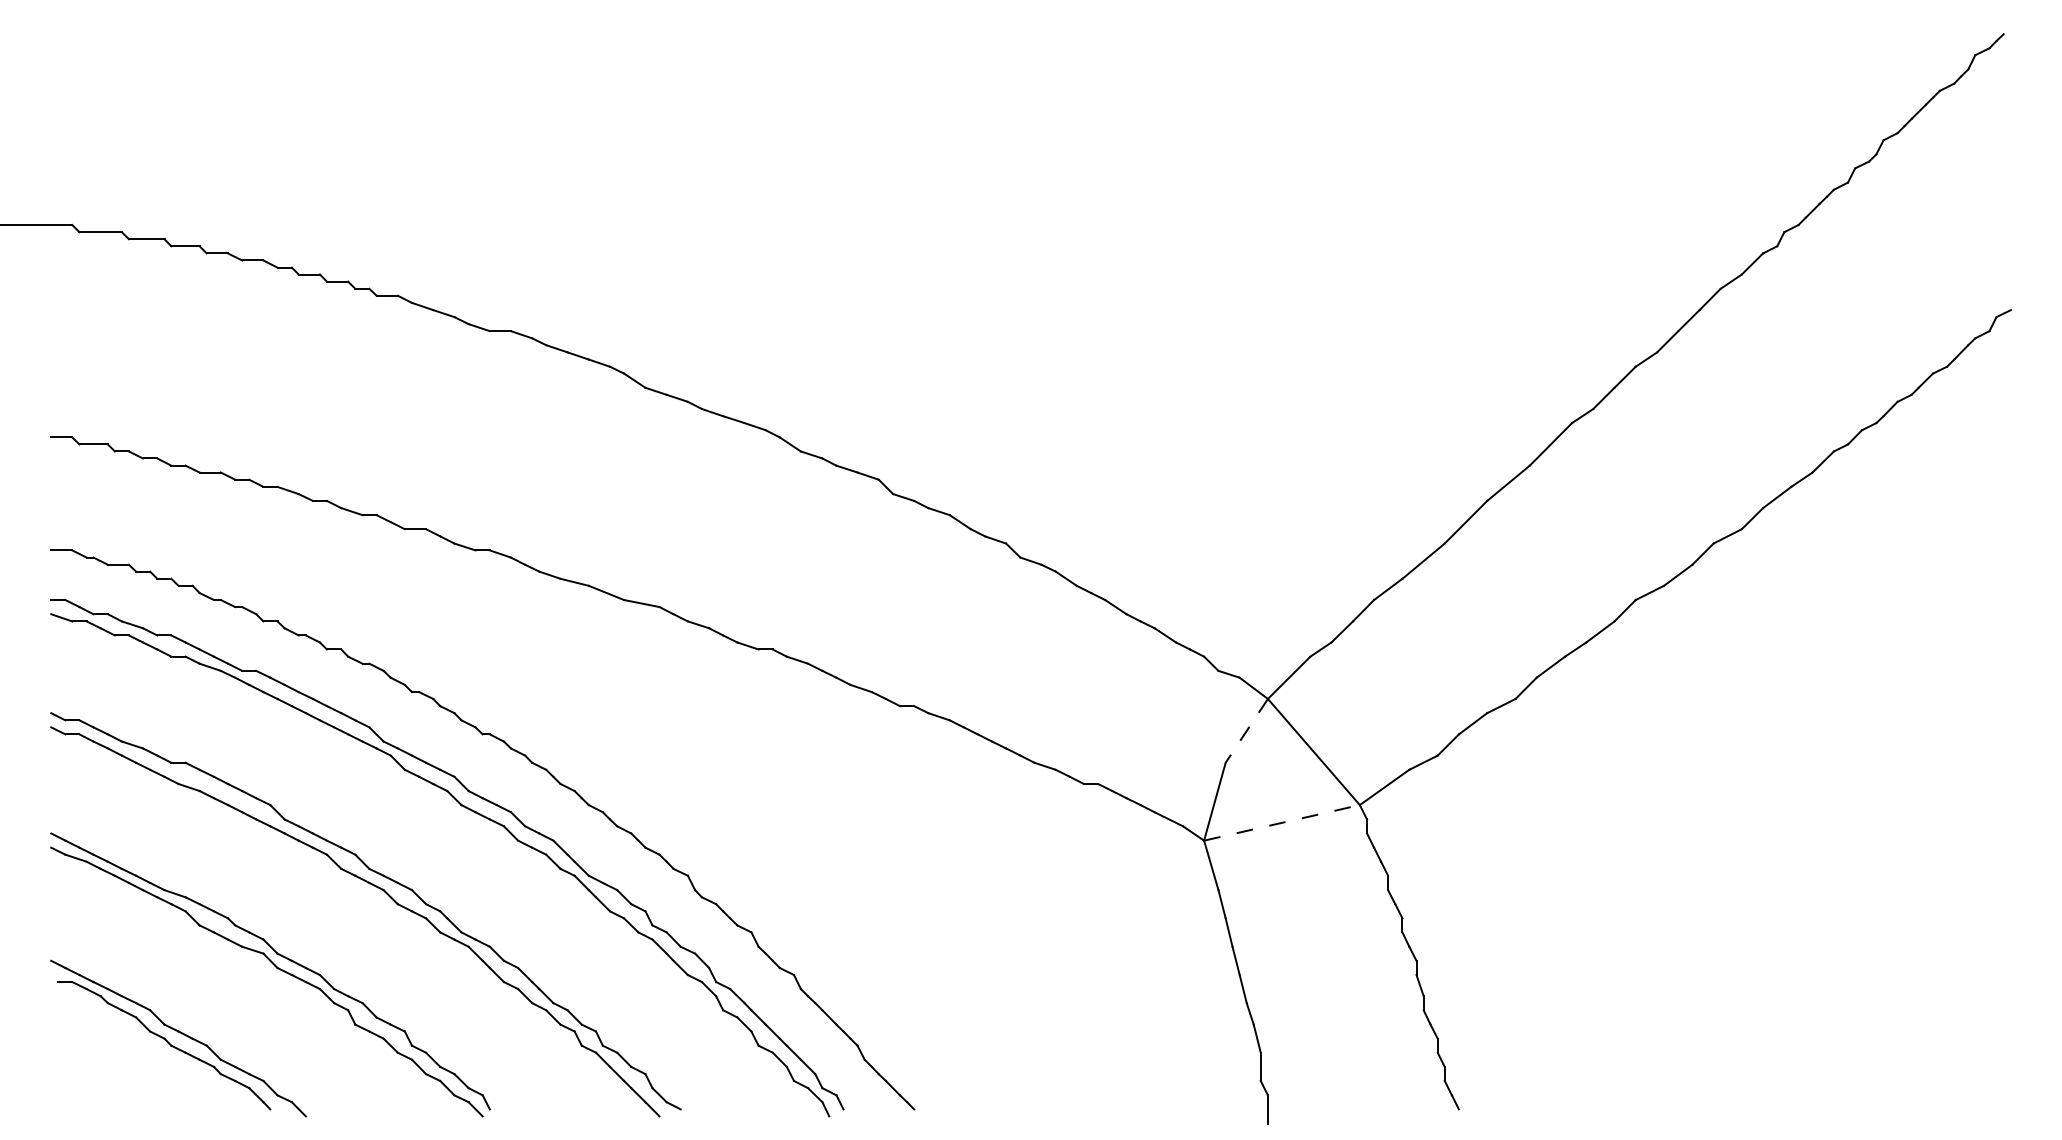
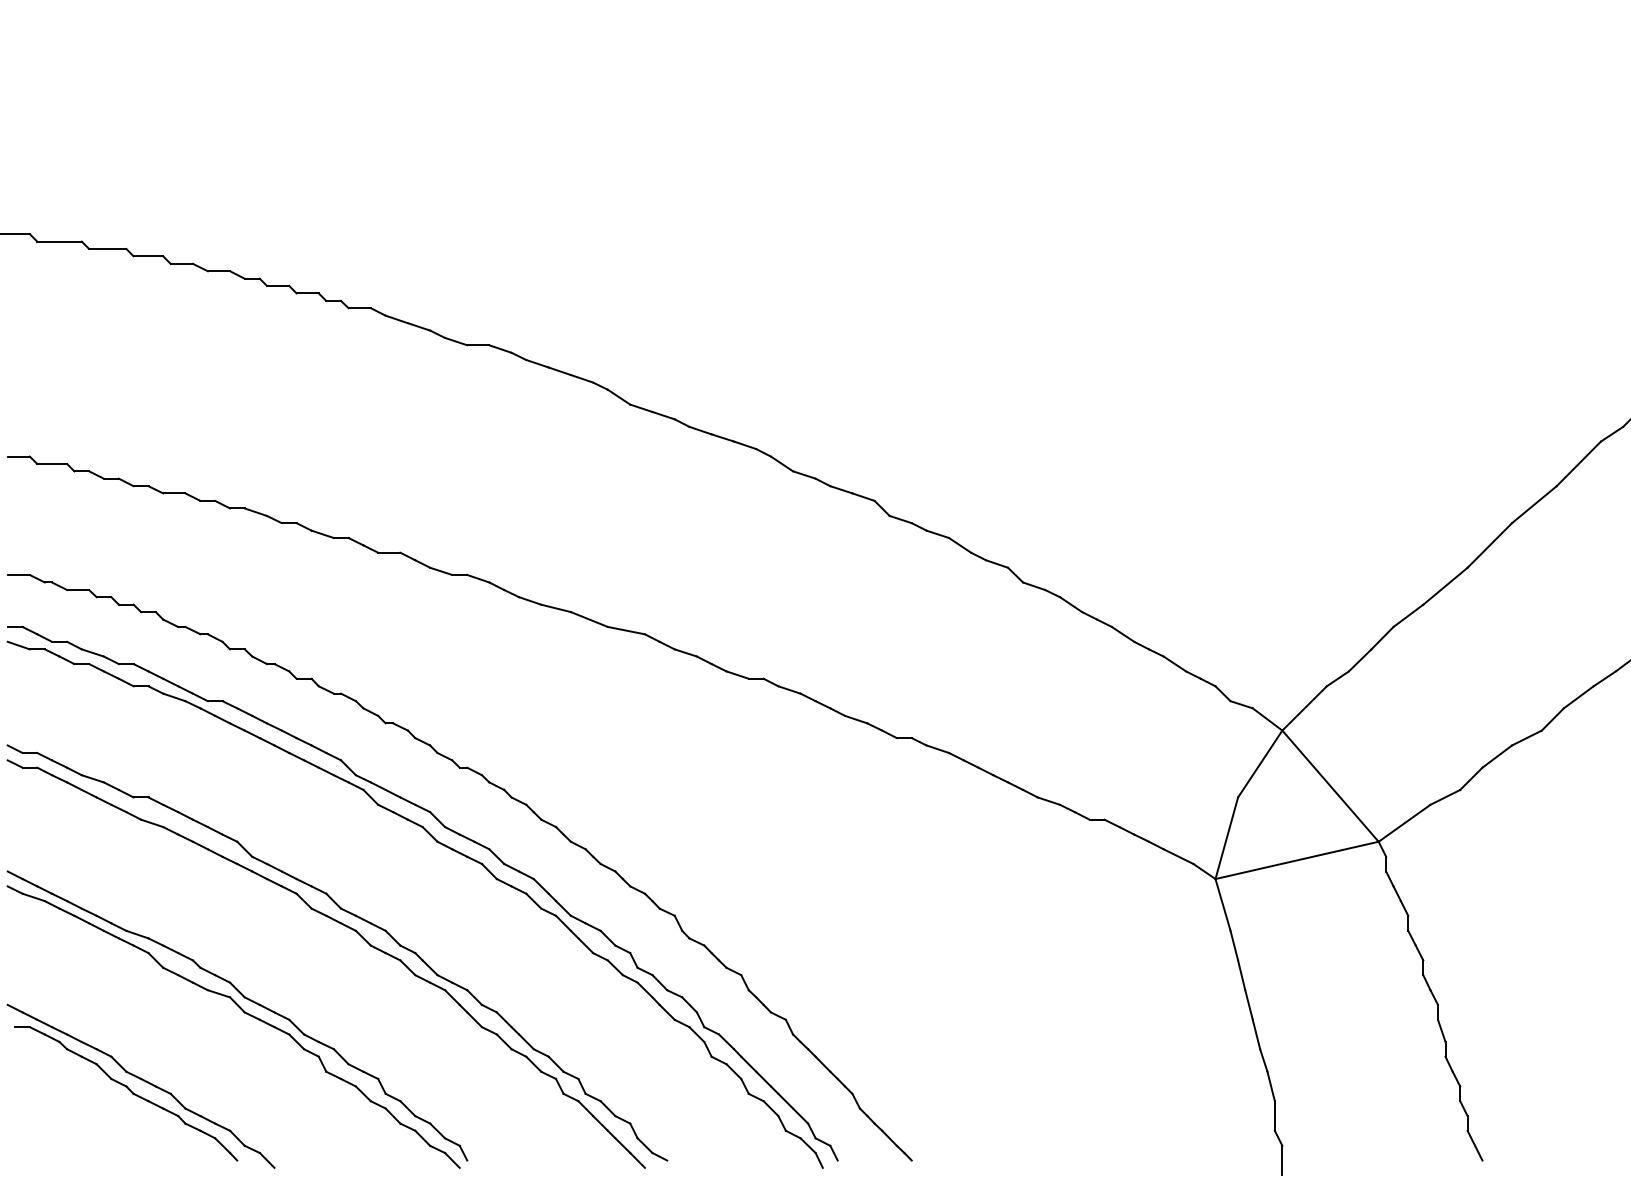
line: (1246, 731) -> (1259, 764), dashed -> solid
line: (1281, 822) -> (1296, 860), dashed -> solid

